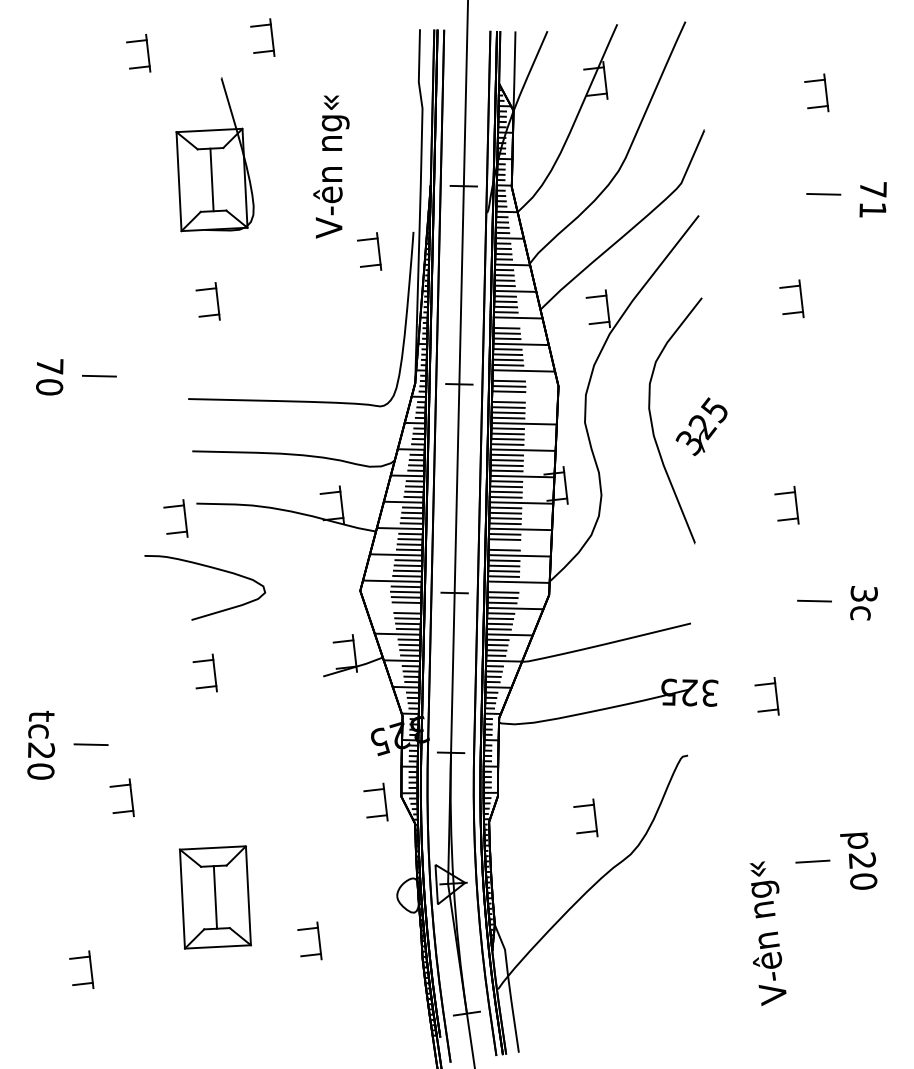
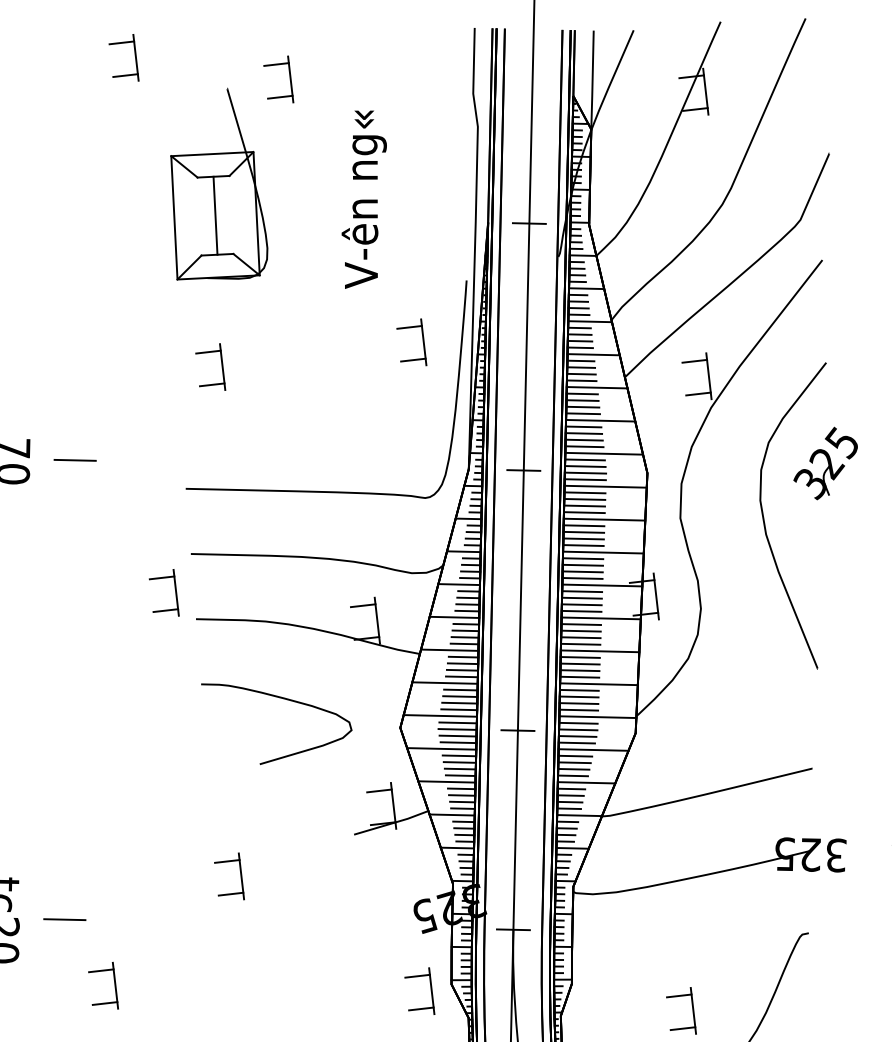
part: (271, 37) -> (289, 79), moved
part: (377, 248) -> (421, 338), moved
line: (505, 322) -> (581, 393), added
line: (508, 375) -> (585, 459), added
line: (525, 397) -> (606, 486), added
part: (701, 426) -> (825, 463), moved
part: (184, 518) -> (174, 592), moved
line: (504, 544) -> (580, 670), added
curve: (211, 568) -> (284, 700), moved
line: (502, 586) -> (577, 722), added
line: (393, 607) -> (441, 748), added
part: (213, 672) -> (239, 875), moved

